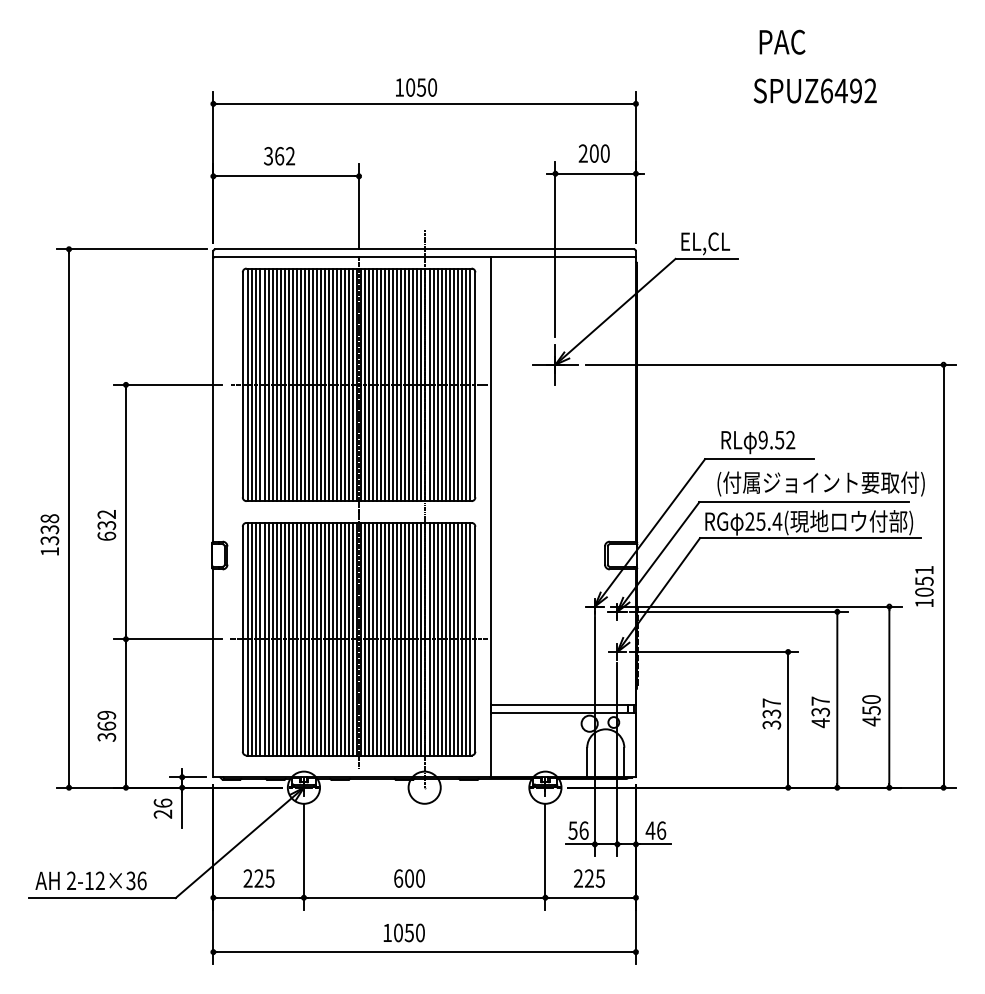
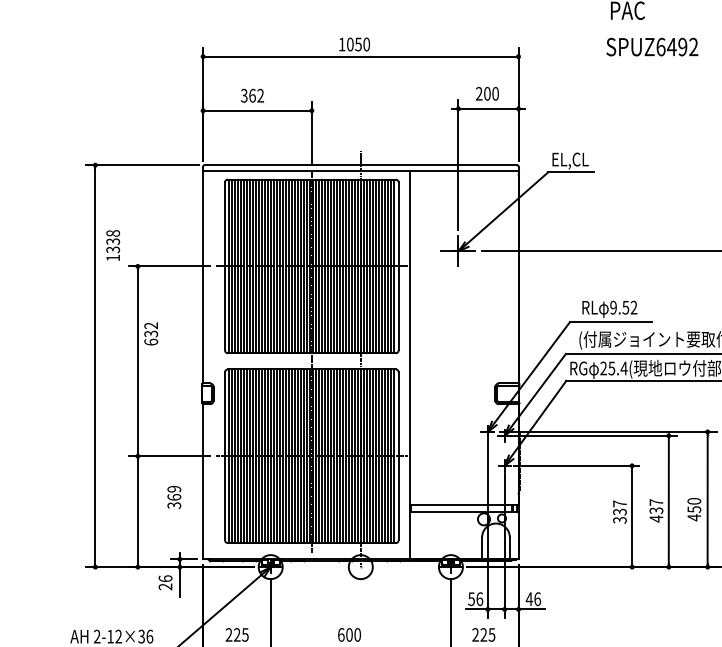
text: (106, 525) -> (150, 334), moved
text: (49, 534) -> (112, 245), moved
text: (106, 726) -> (174, 497), moved

